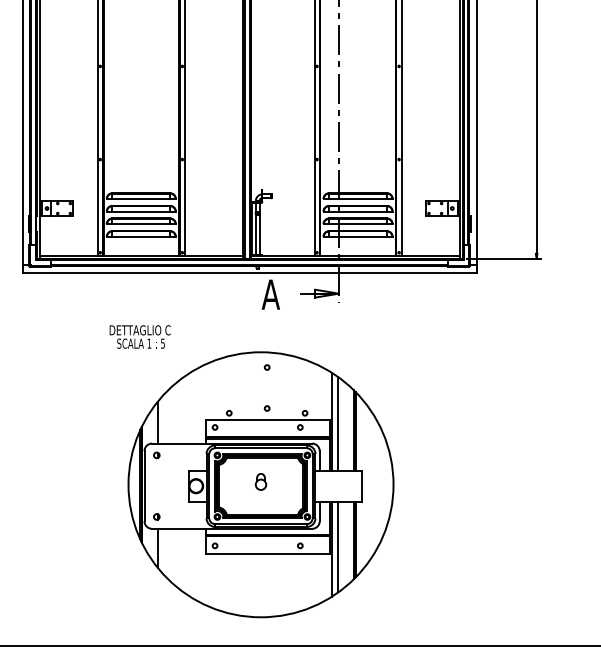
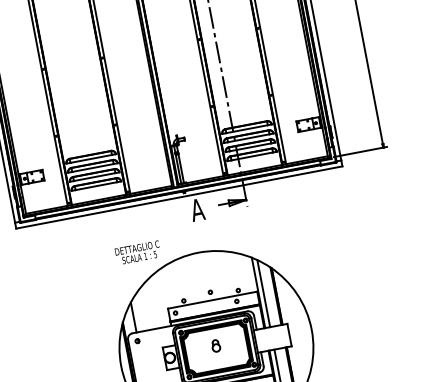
text: (139, 336) -> (137, 252), moved
circle: (266, 367) -> (204, 262), removed

